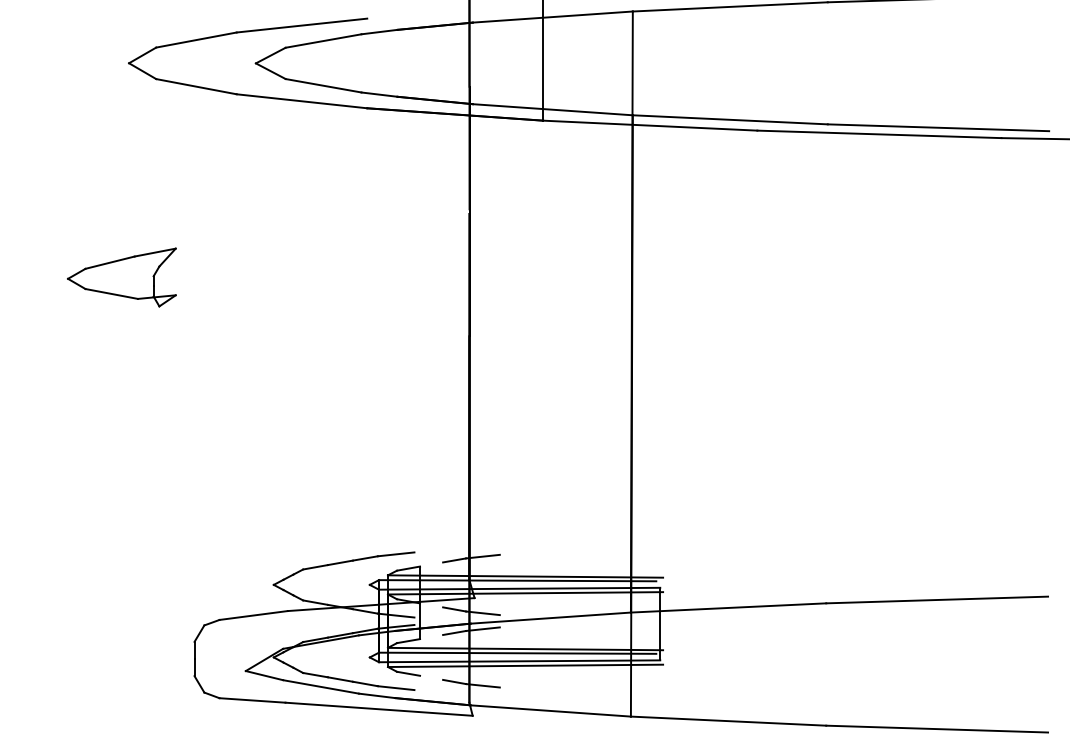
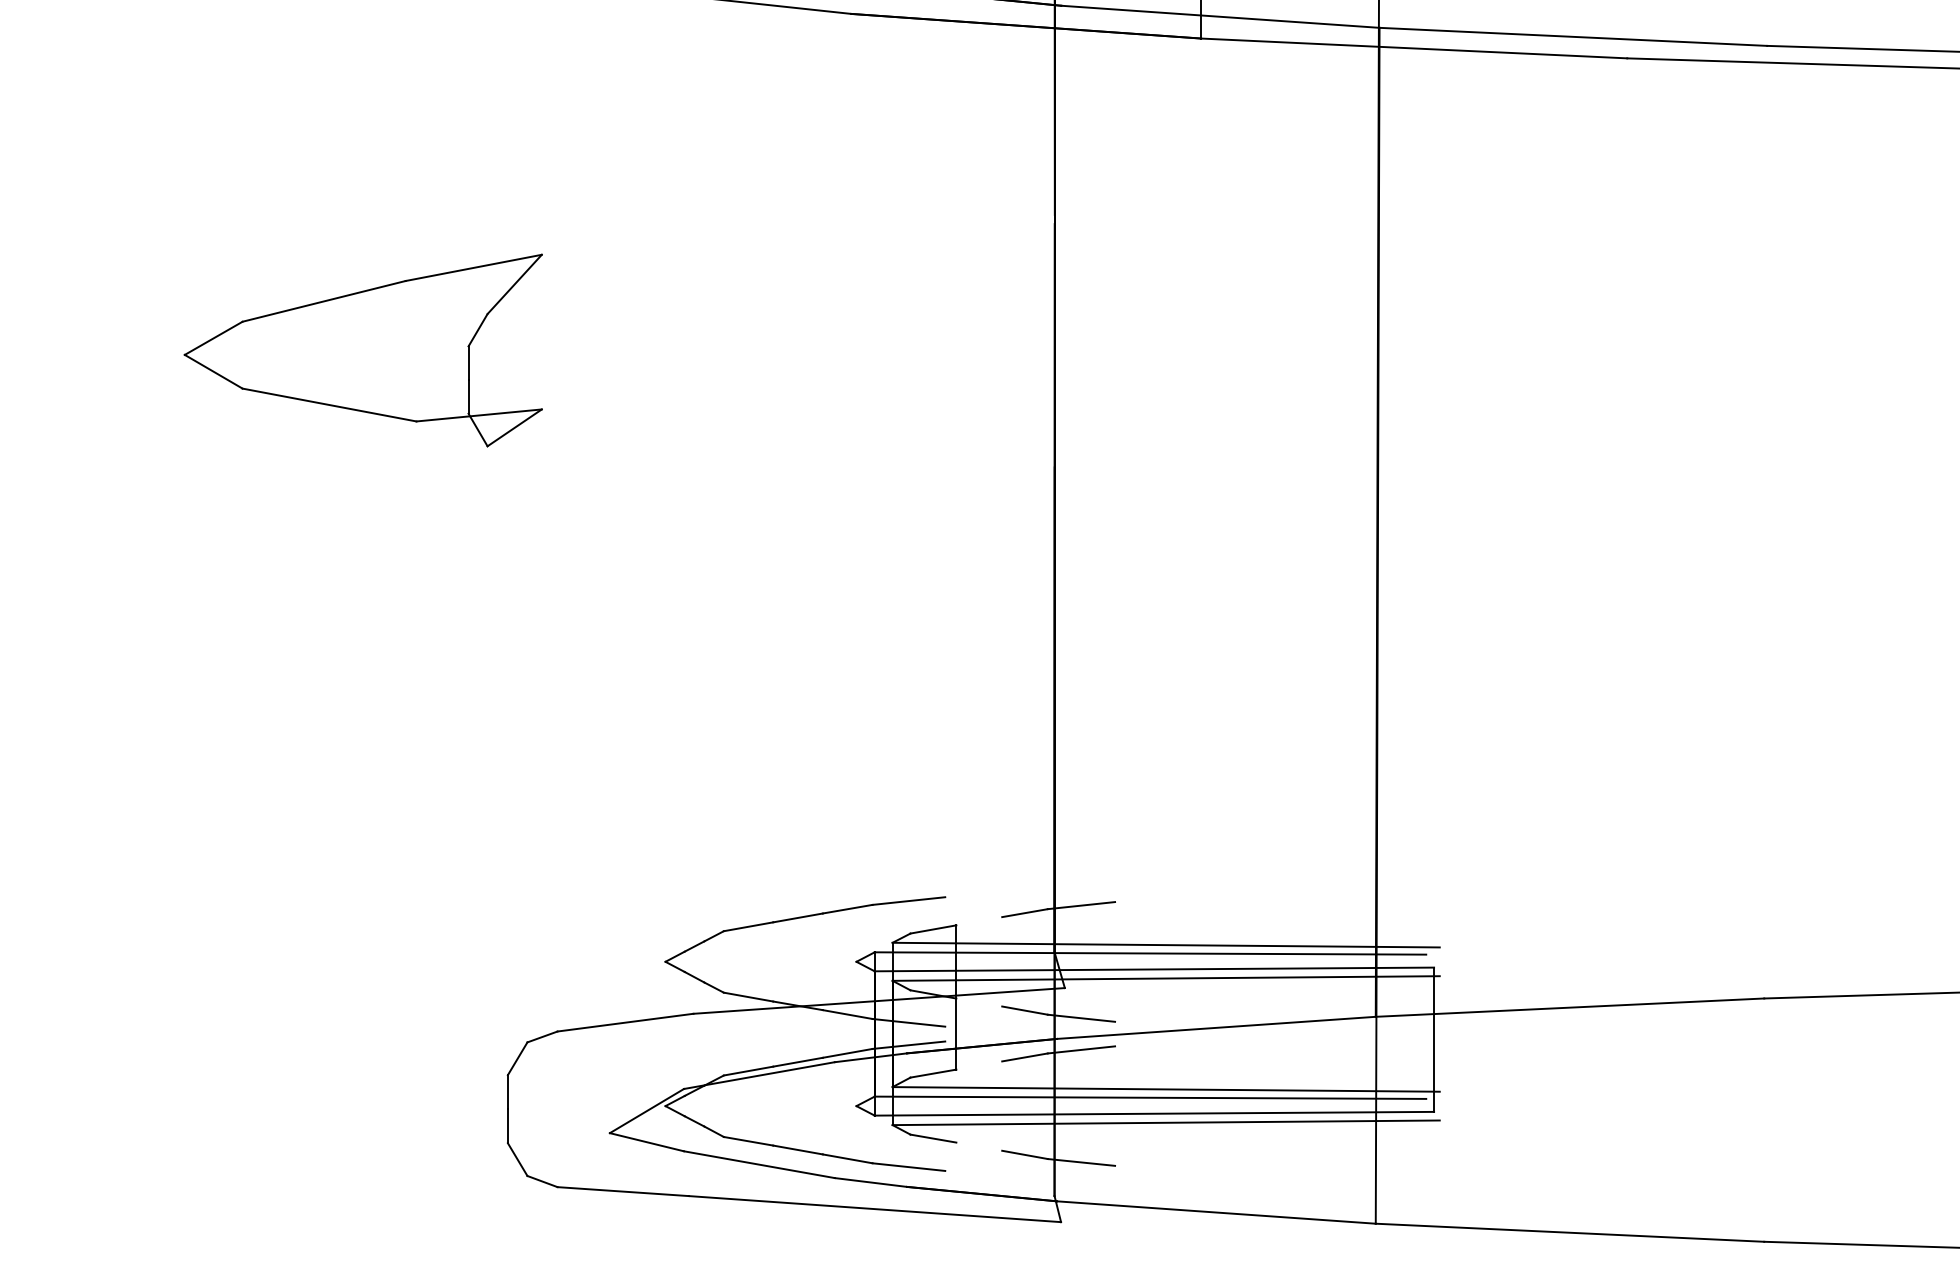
part: (121, 277) -> (362, 350), size x1.67

